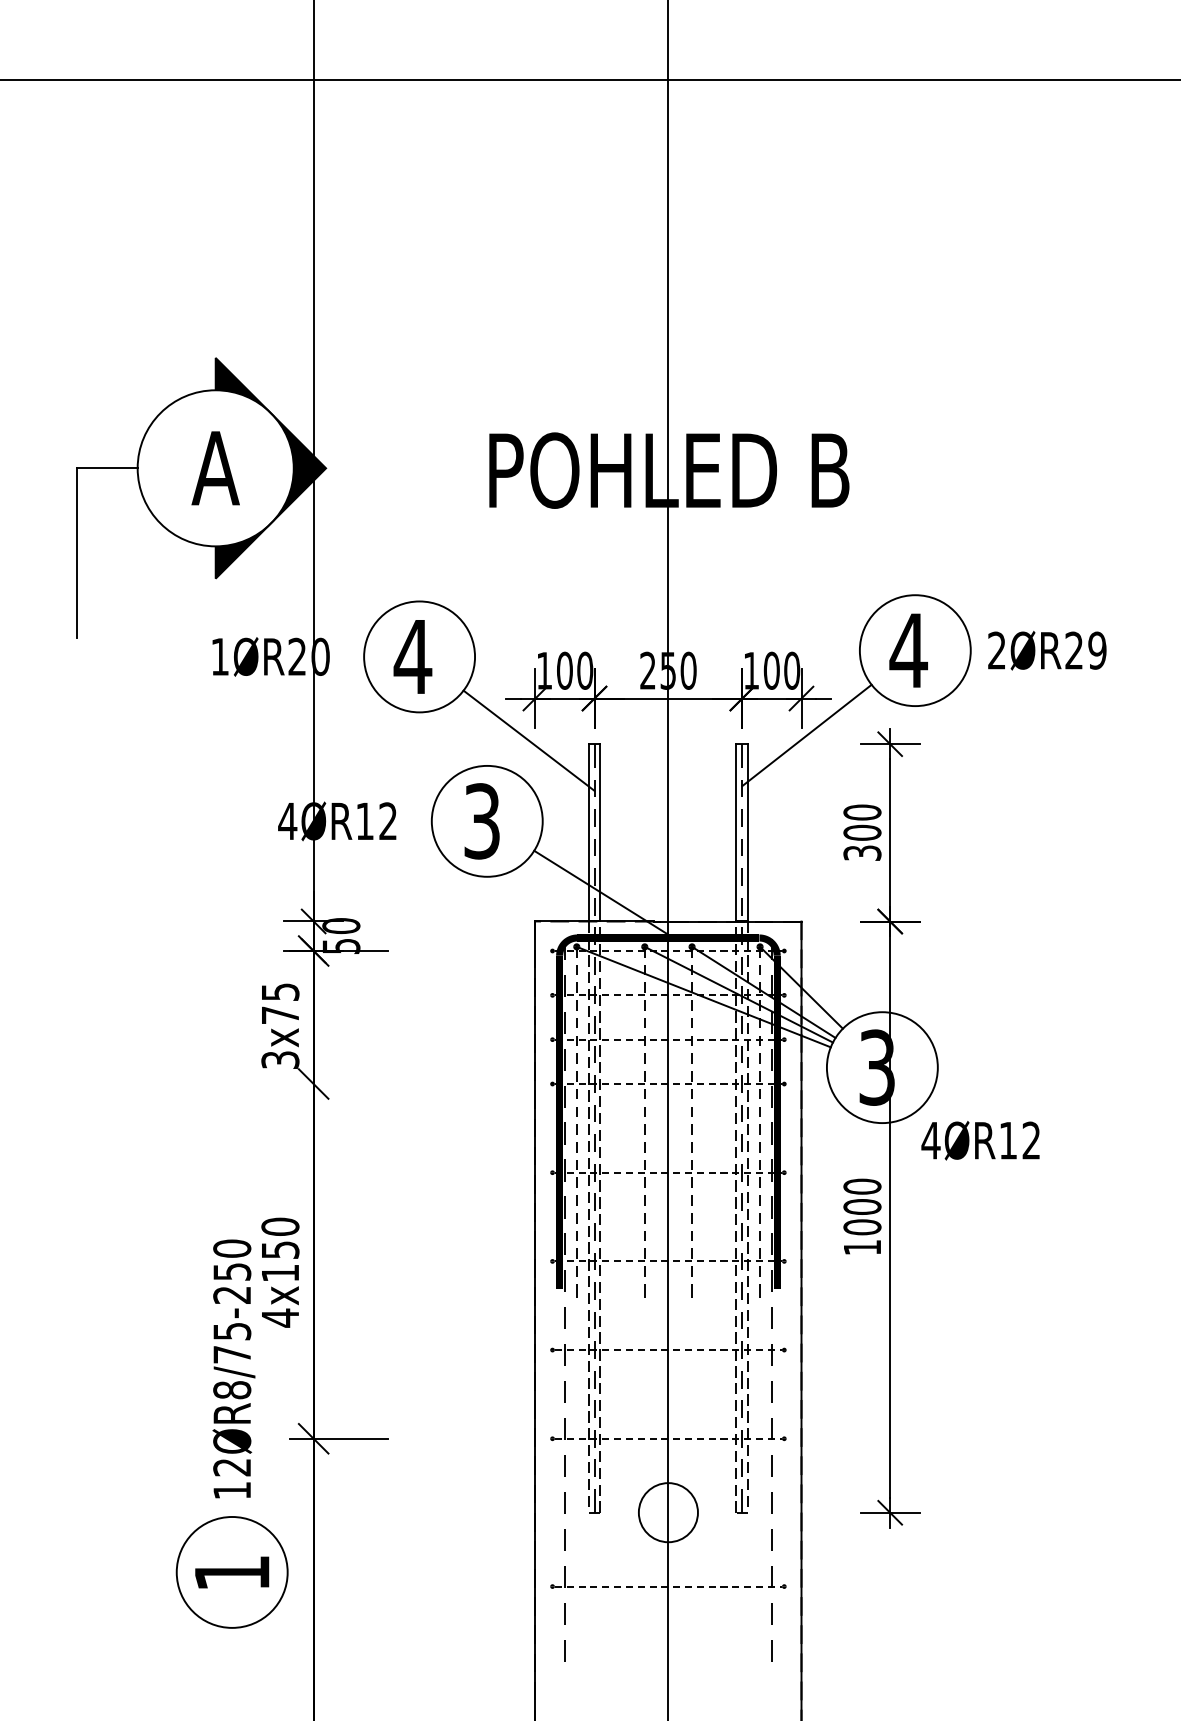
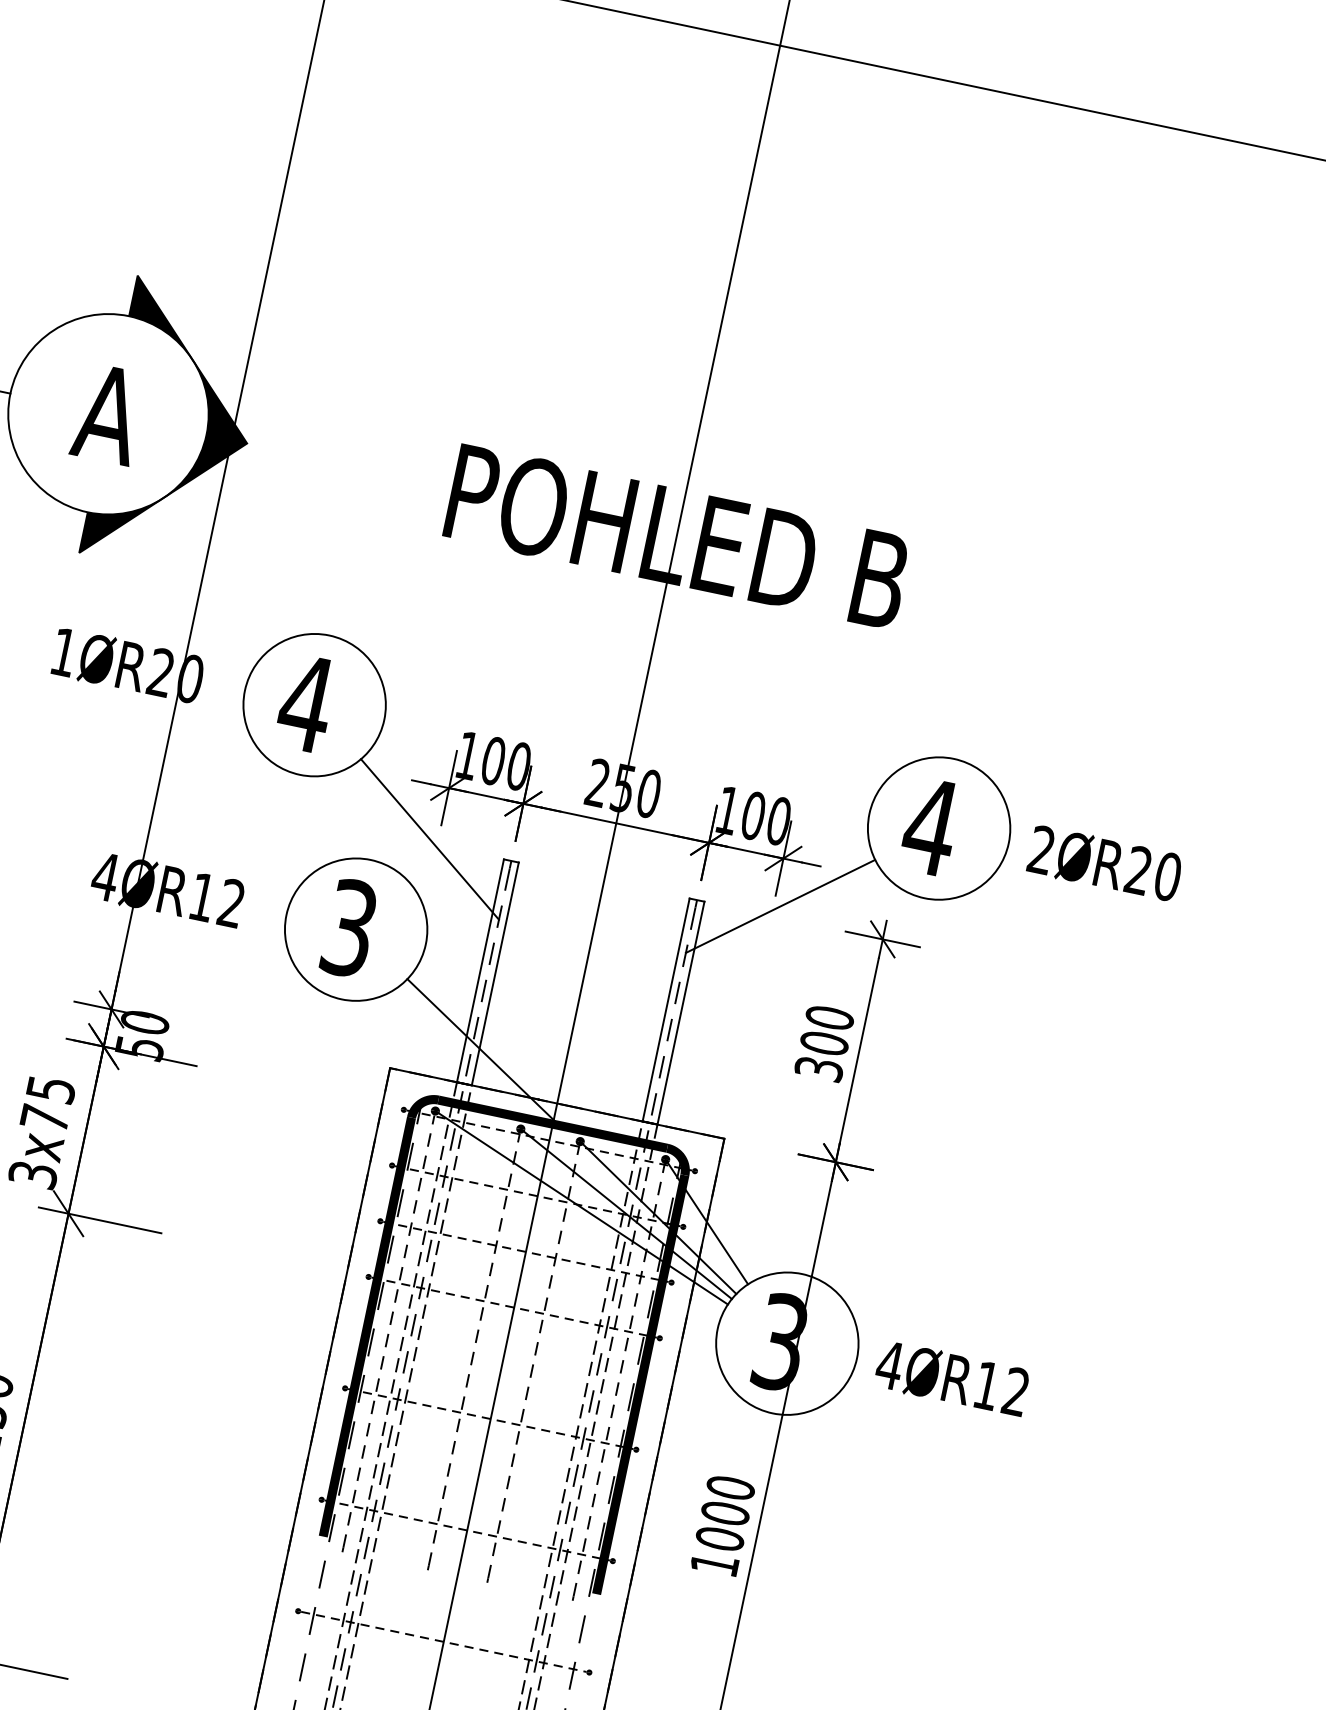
text: (1097, 650) -> (1168, 876), 2ØR29 -> 2ØR20
line: (338, 1084) -> (99, 1220), added
text: (980, 1140) -> (952, 1378), moved

